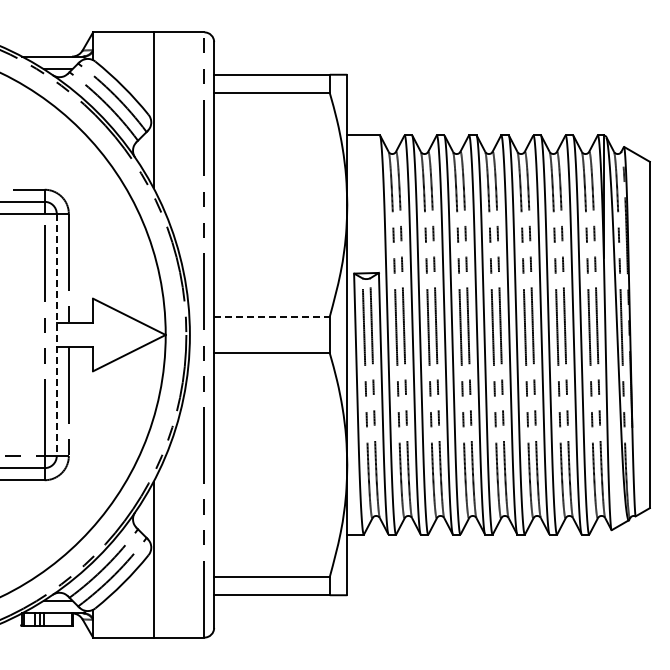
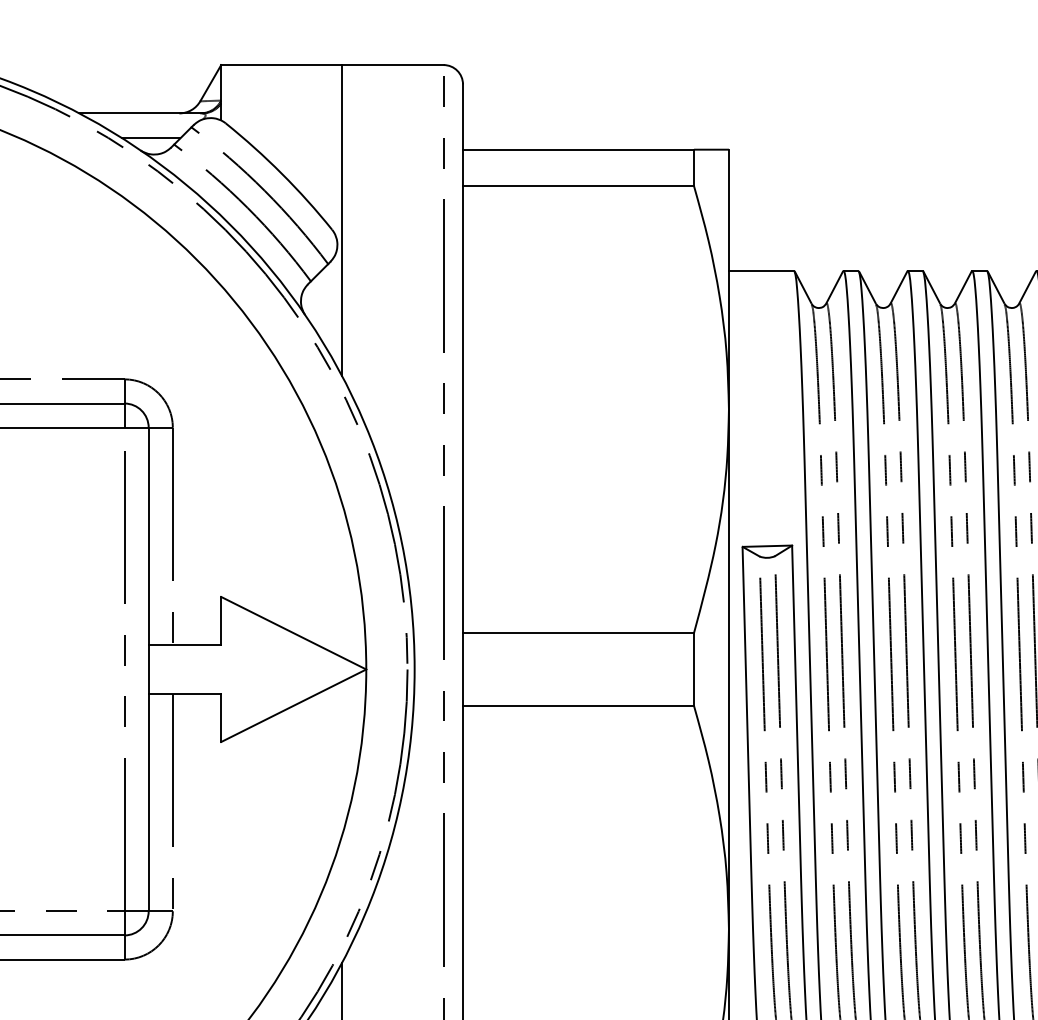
line: (271, 316) -> (577, 632), dashed -> solid
line: (56, 335) -> (148, 670), dashed -> solid

